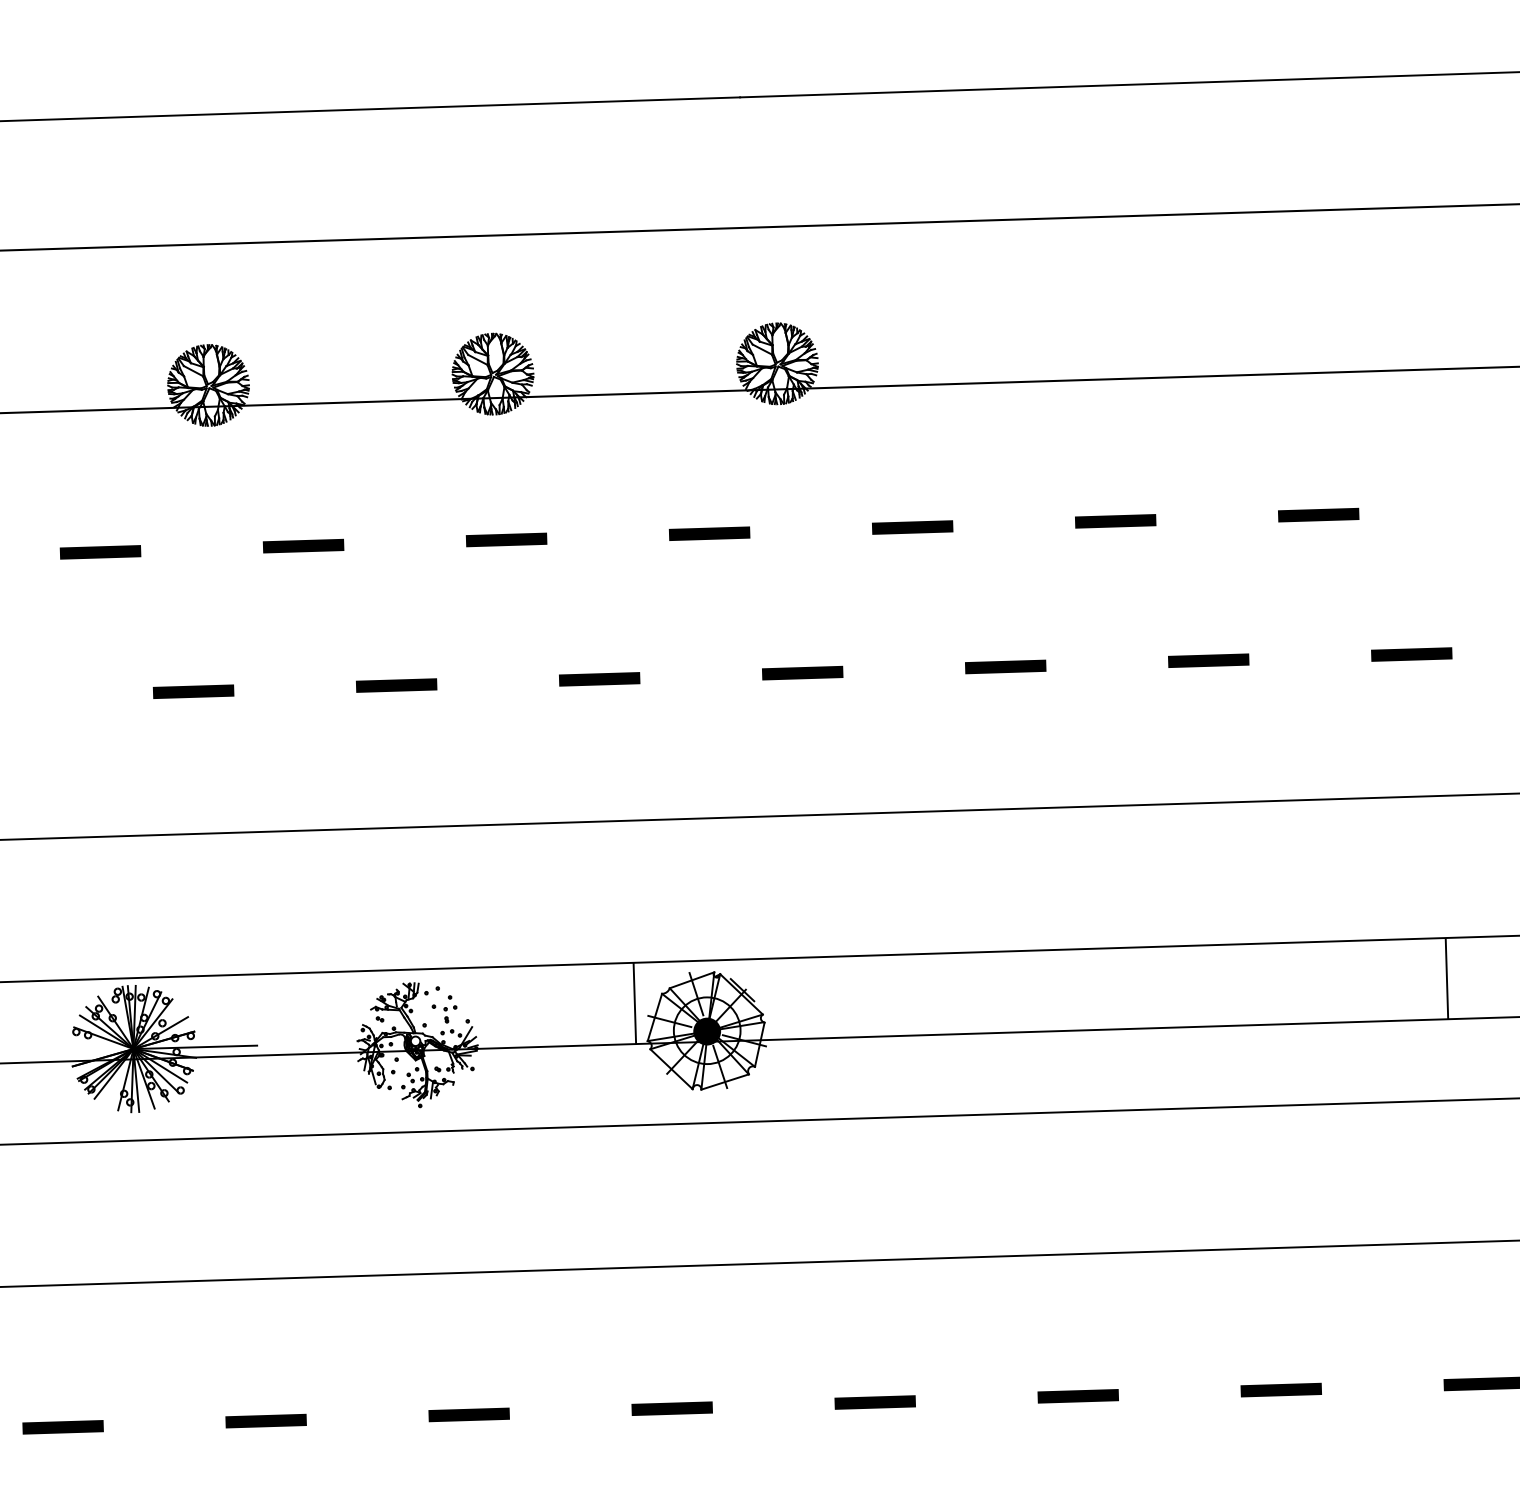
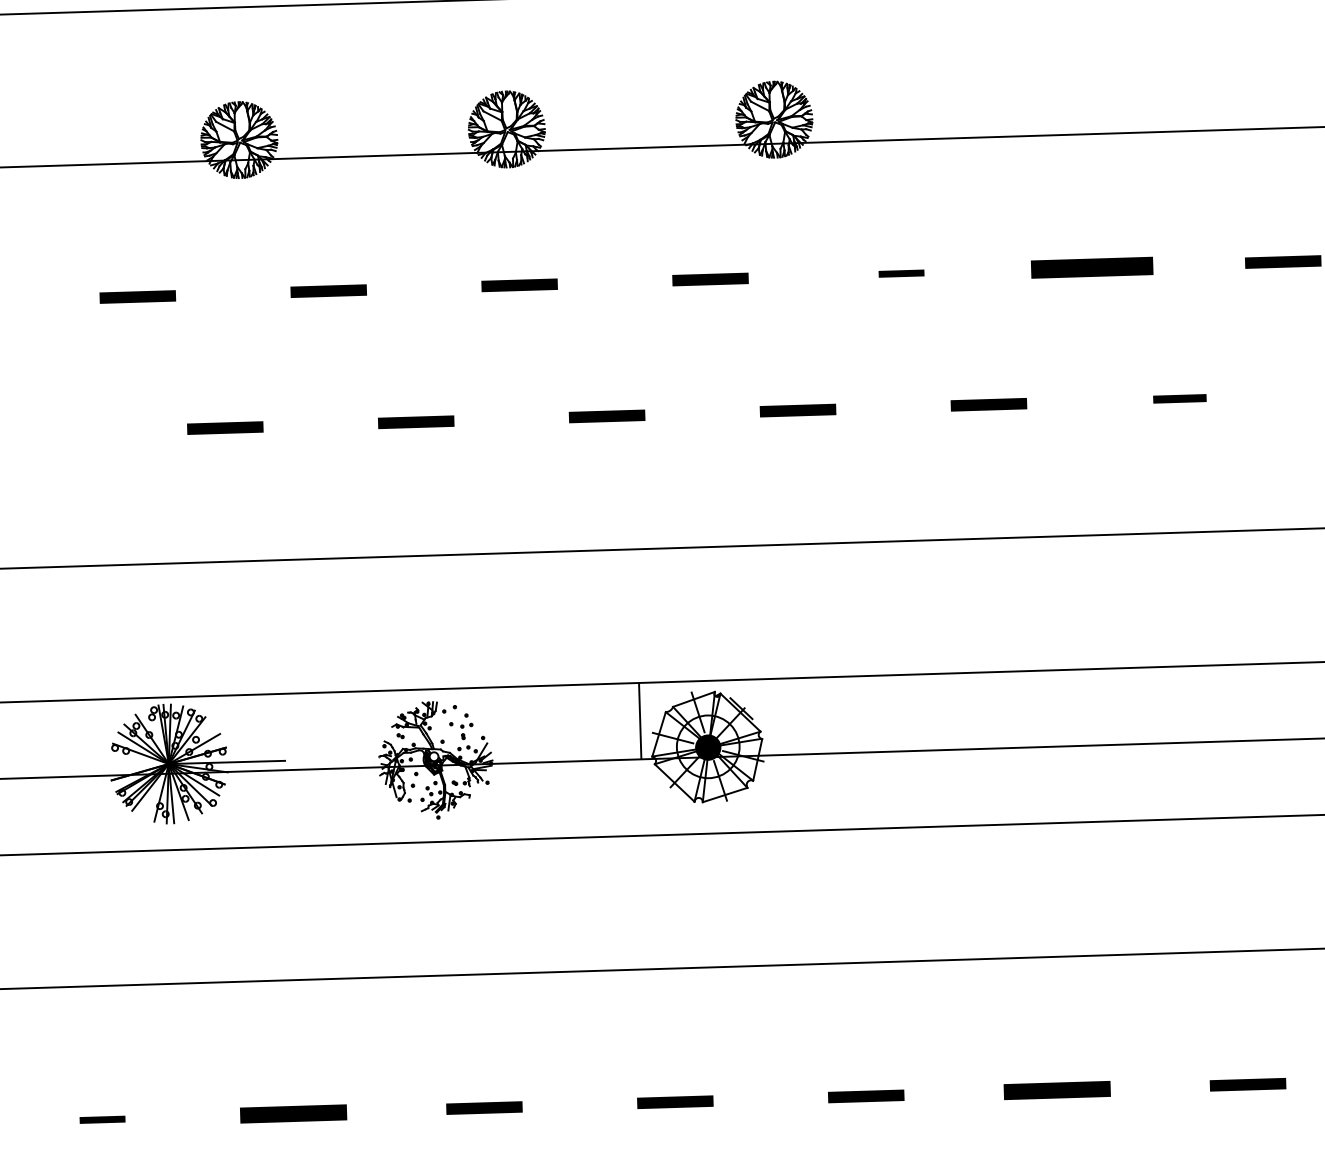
part: (1115, 521) -> (1092, 267), size x1.6
part: (912, 527) -> (901, 273), size x0.6
part: (1208, 660) -> (1179, 398), size x0.7
part: (1077, 1396) -> (1056, 1090), size x1.4
part: (265, 1420) -> (292, 1113), size x1.4
part: (62, 1427) -> (102, 1119), size x0.6

